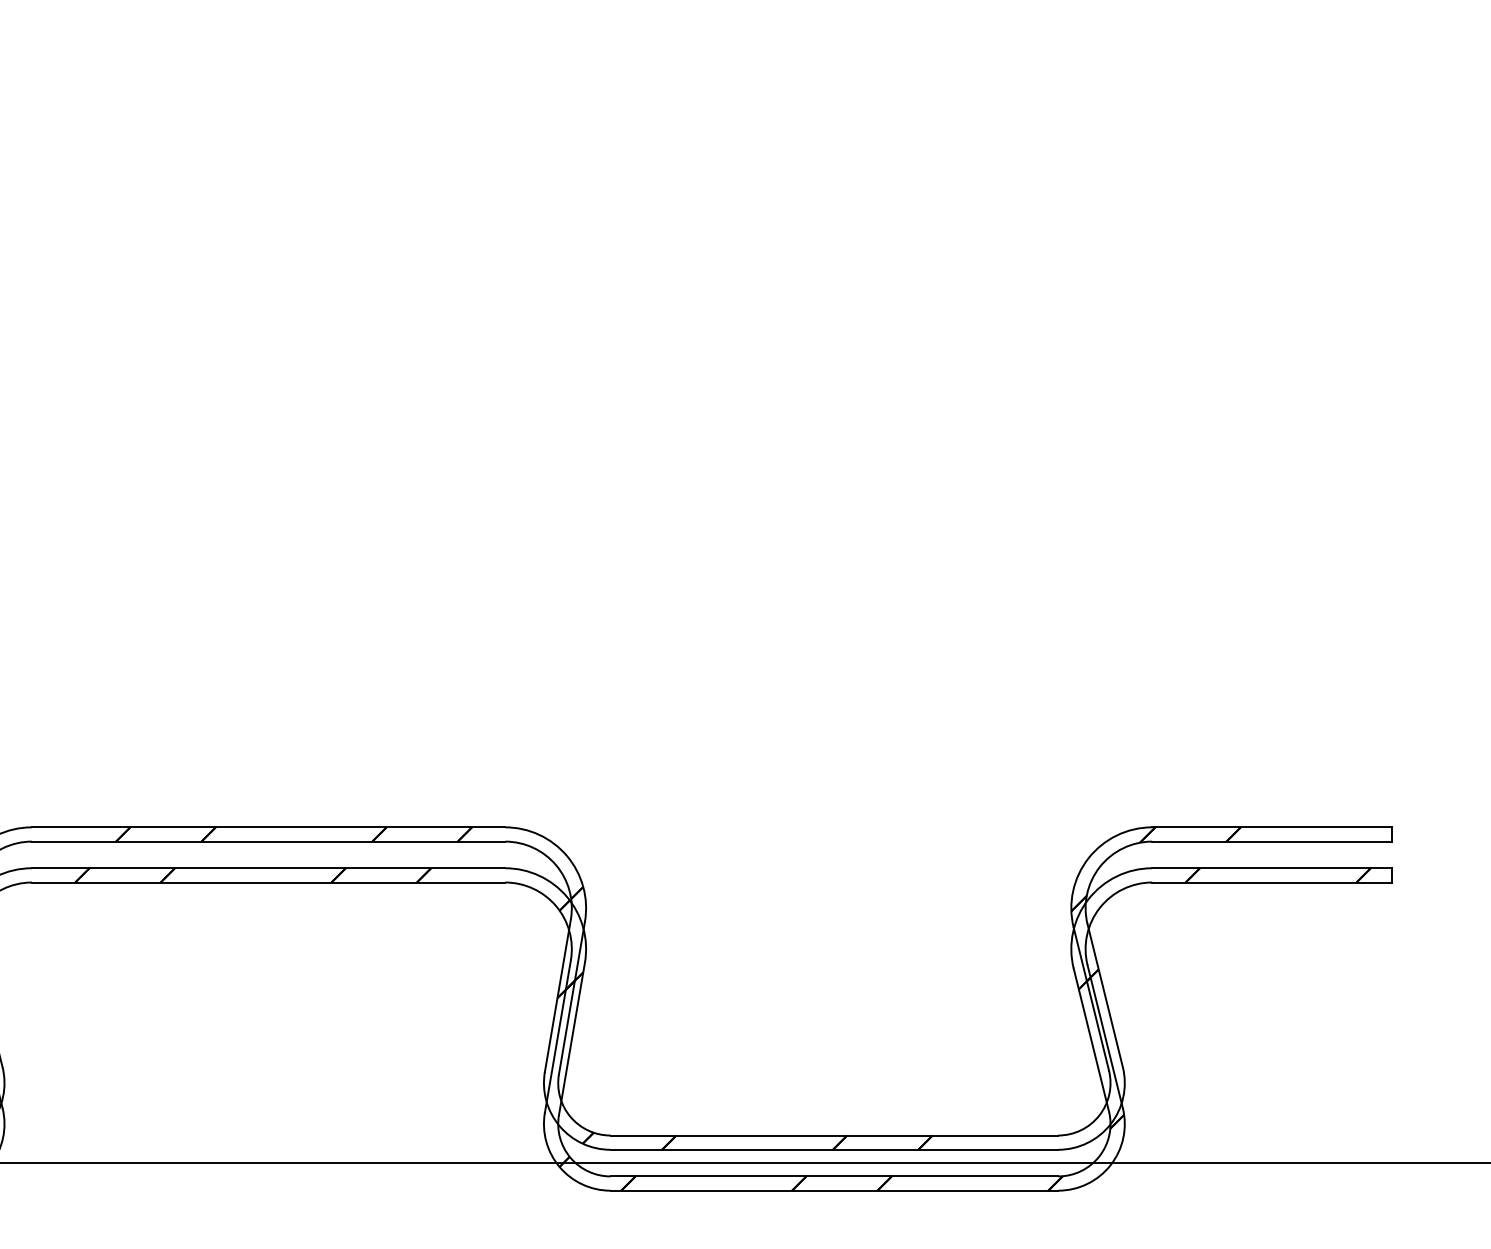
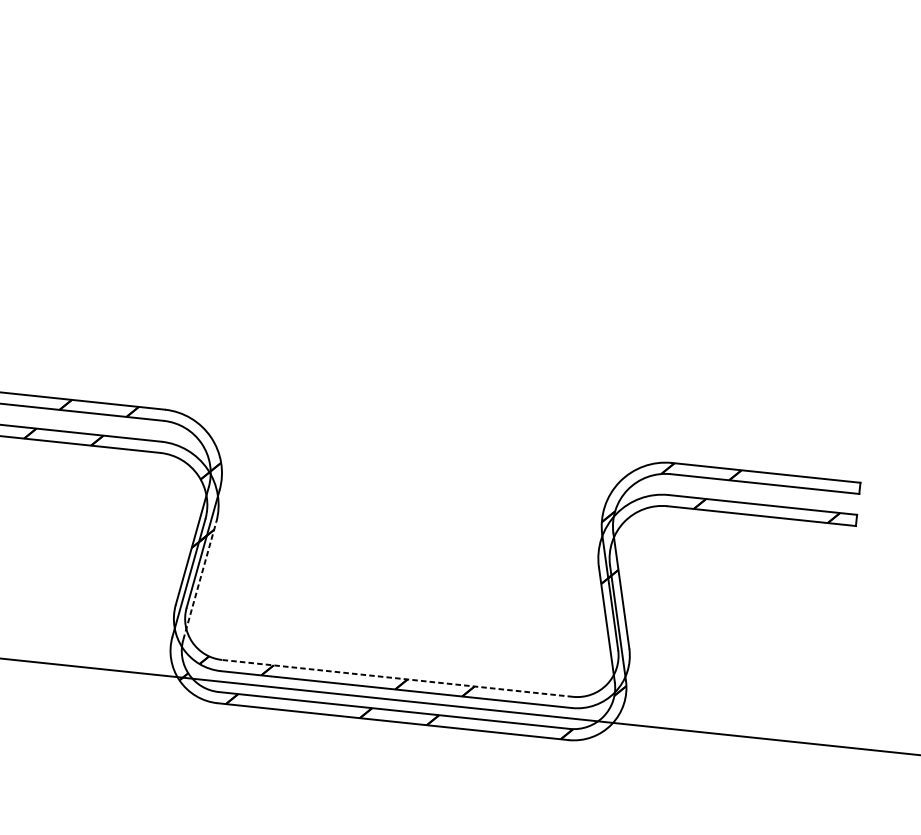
line: (572, 1038) -> (200, 580), solid -> dashed
line: (834, 1135) -> (397, 678), solid -> dashed

